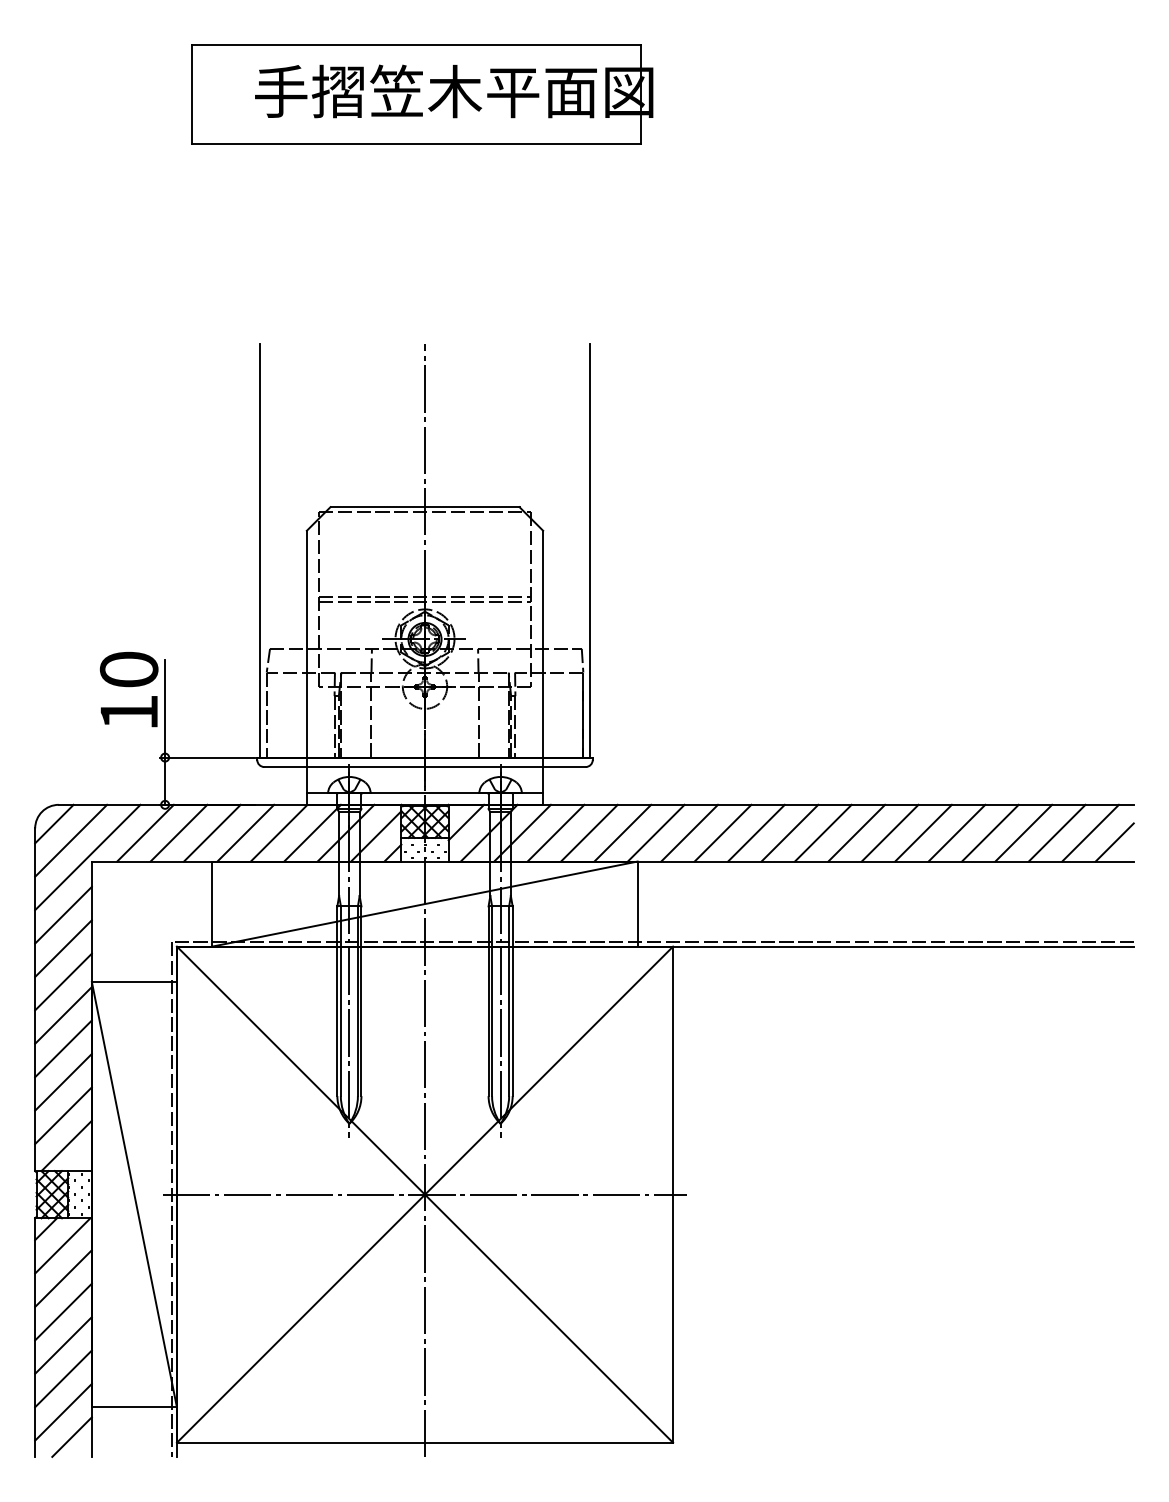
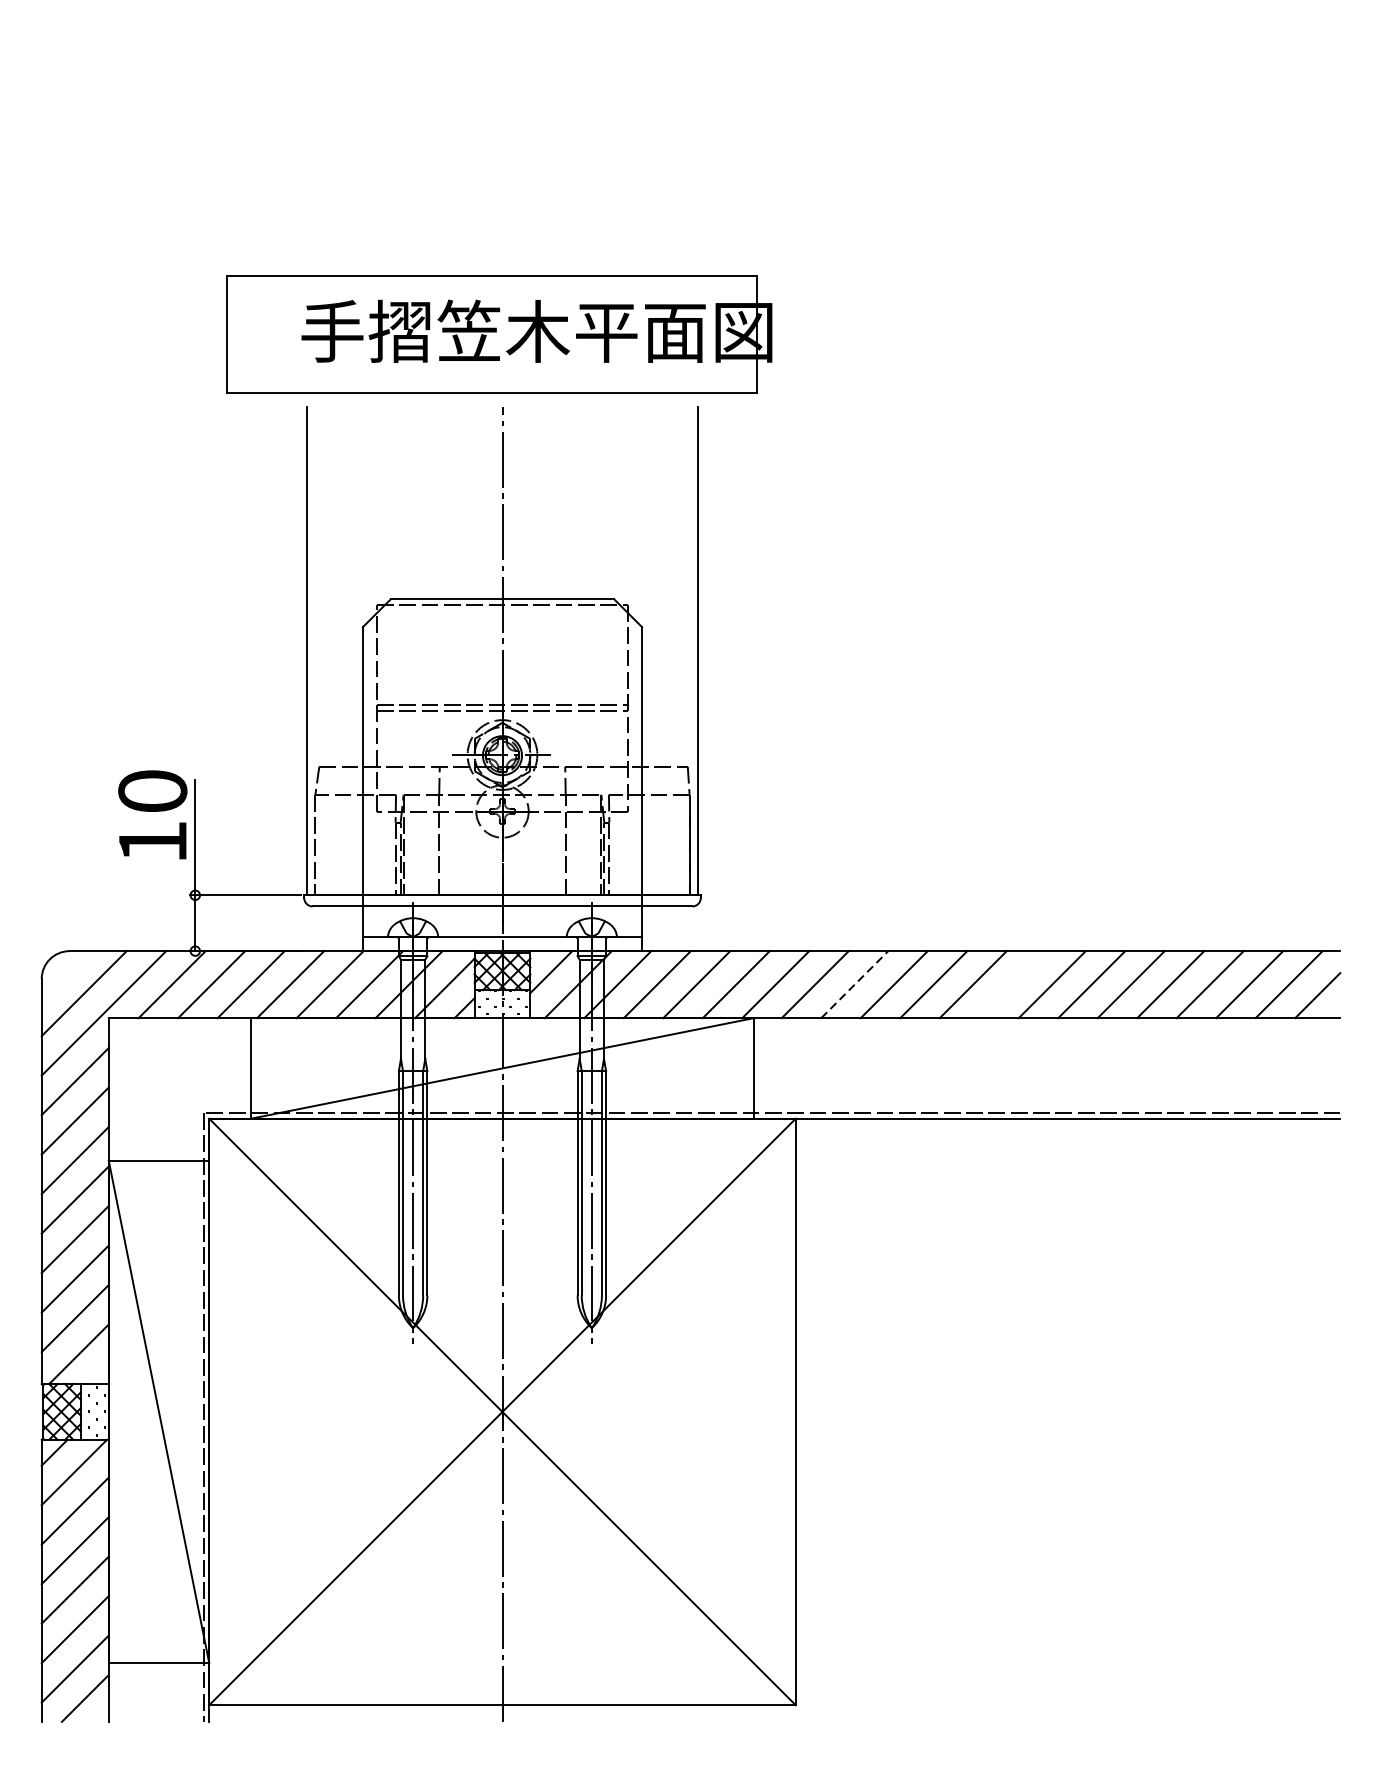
part: (422, 94) -> (499, 334), moved
line: (54, 823) -> (64, 973), removed
line: (723, 832) -> (855, 983), solid -> dashed
line: (856, 832) -> (1012, 983), removed
line: (424, 1194) -> (501, 1411), removed

